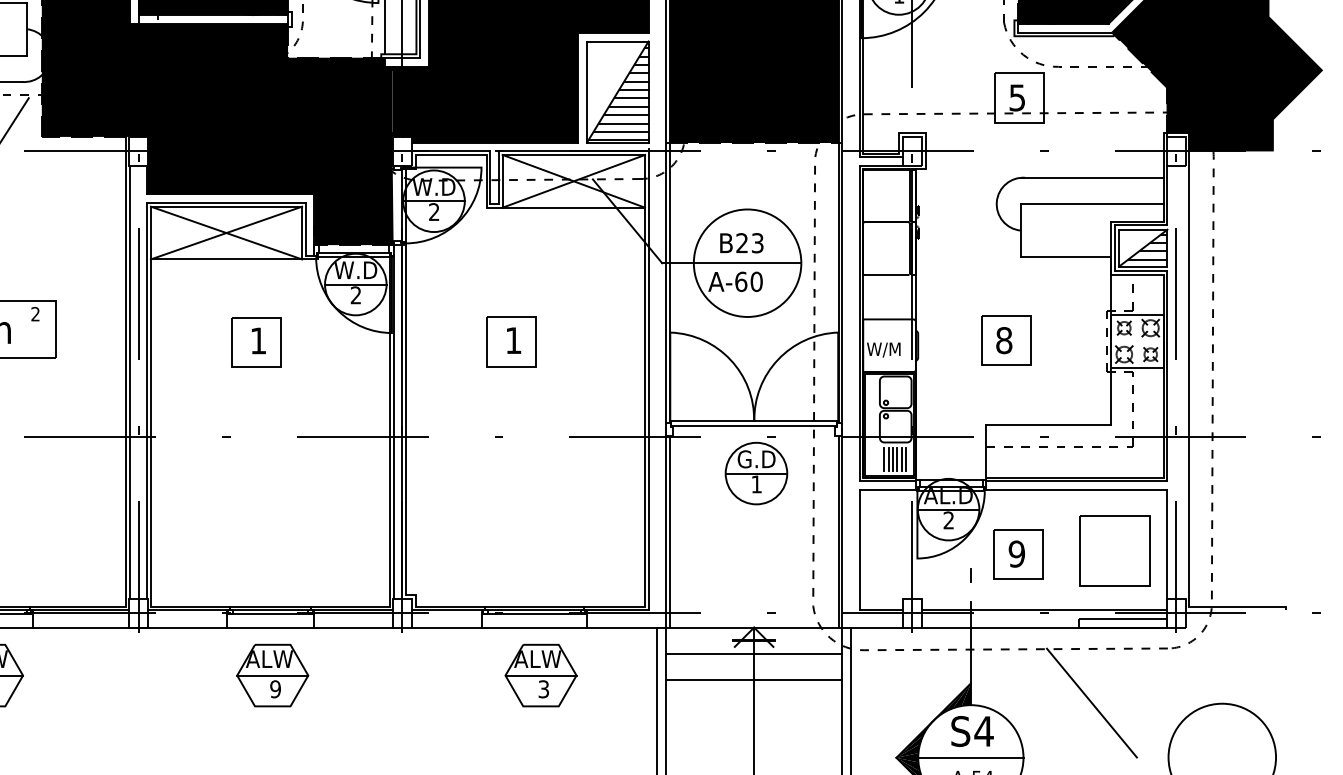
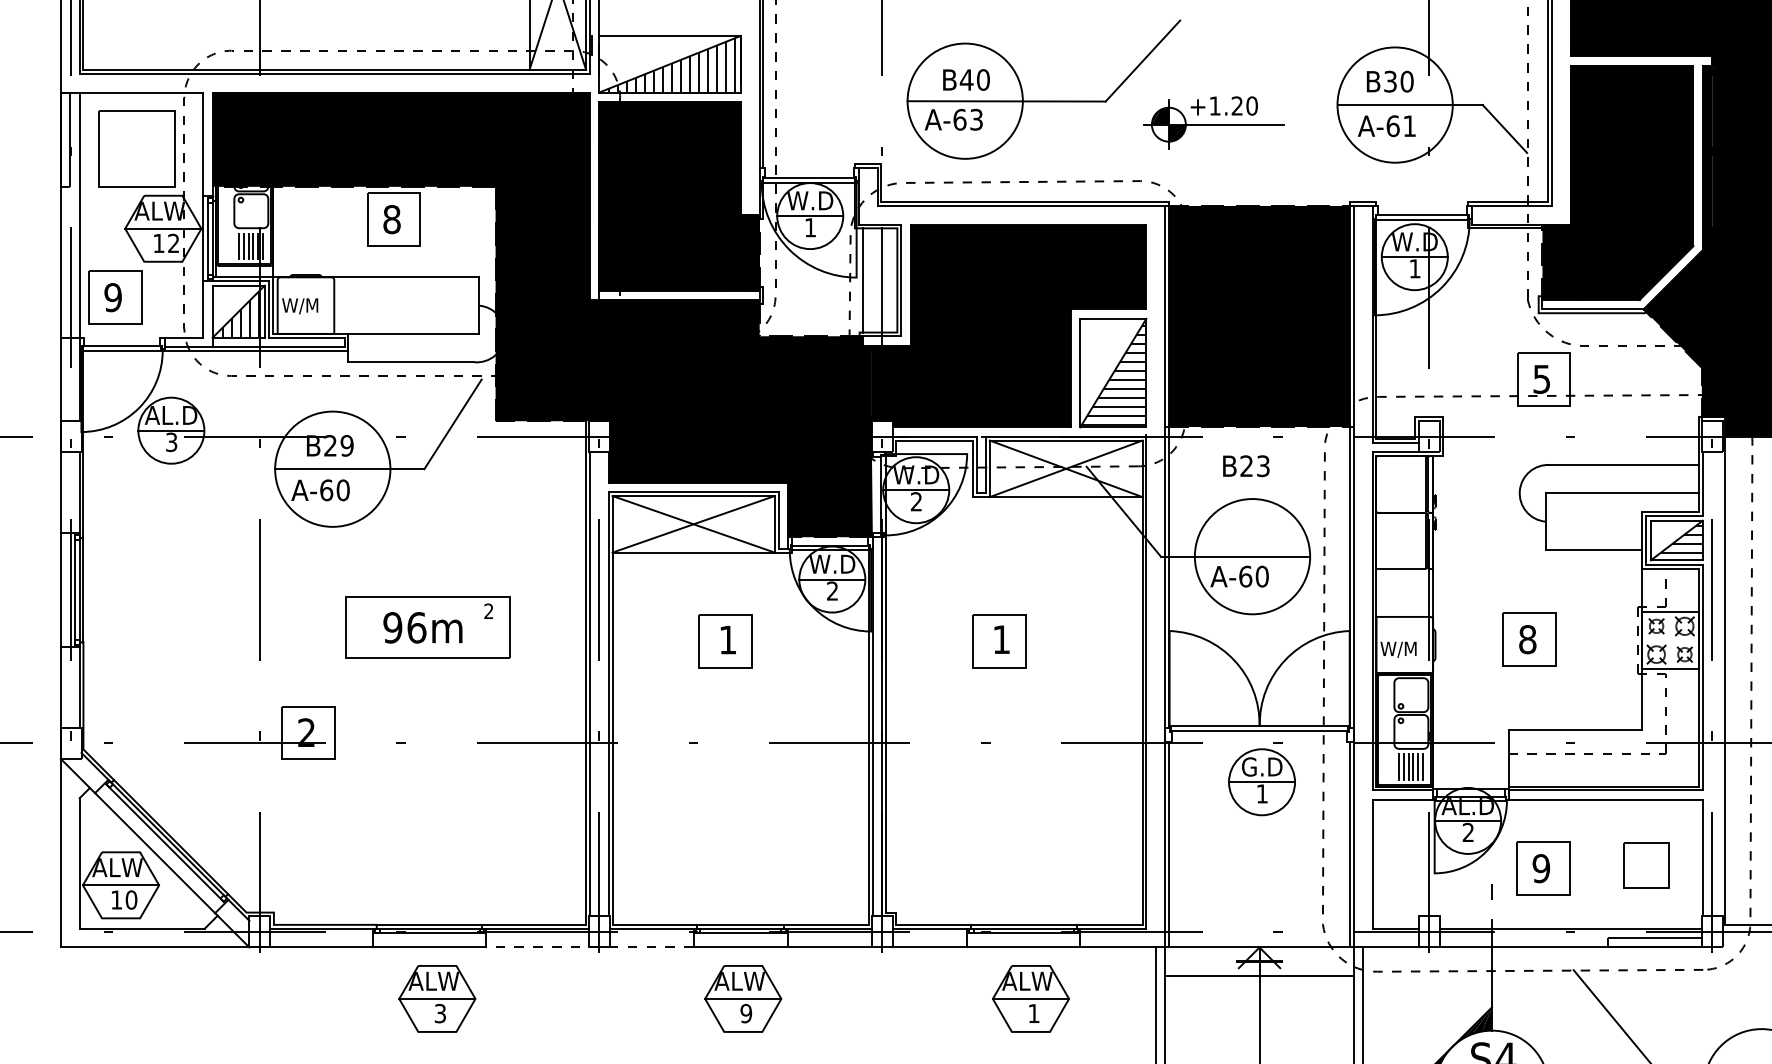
text: (741, 243) -> (1246, 466), moved
part: (1114, 551) -> (1646, 865), size x0.6
line: (129, 627) -> (589, 947), solid -> dashed
line: (754, 680) -> (1259, 1004), removed
text: (543, 689) -> (1033, 1013), 3 -> 1

